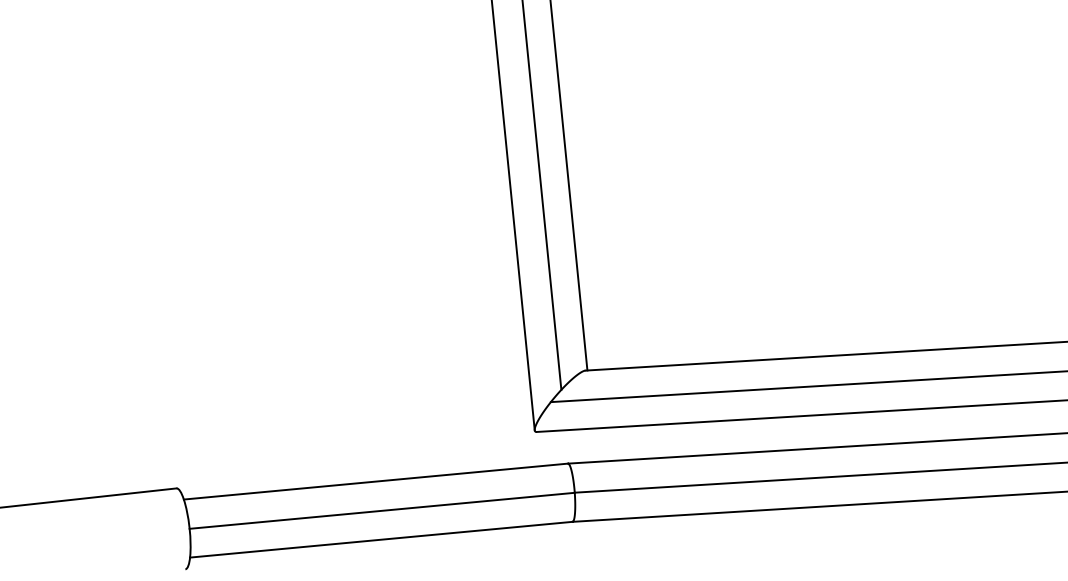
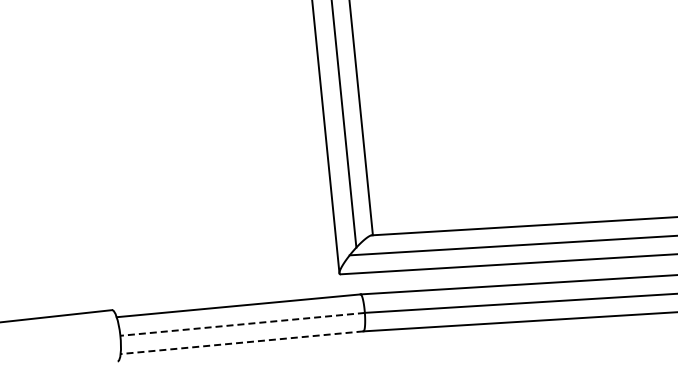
line: (381, 511) -> (242, 324), solid -> dashed
line: (381, 539) -> (242, 342), solid -> dashed

